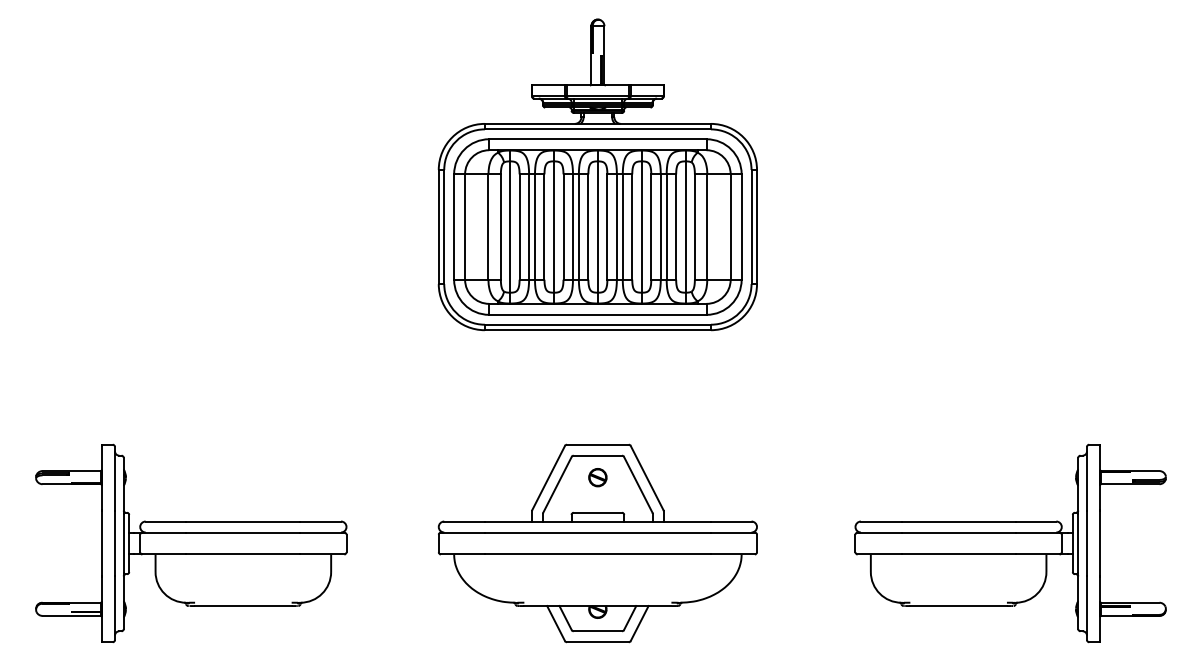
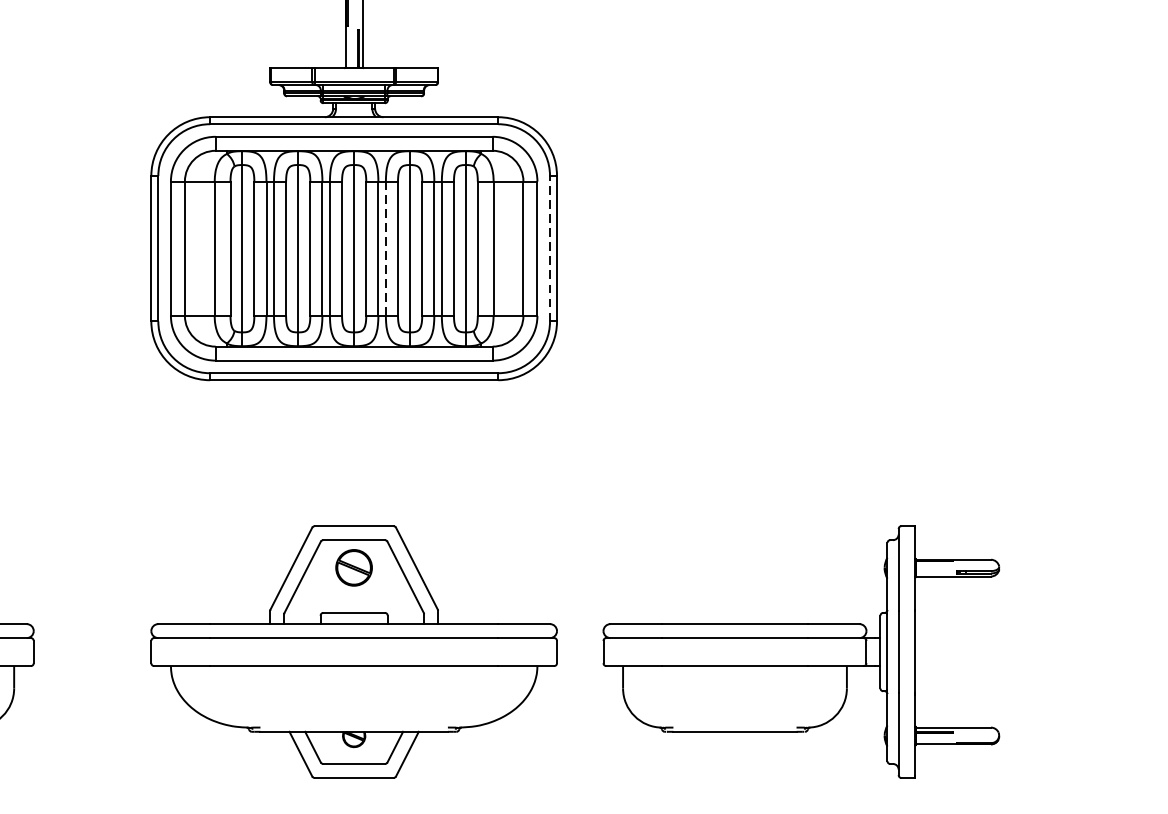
line: (751, 226) -> (549, 248), solid -> dashed
line: (622, 227) -> (385, 249), solid -> dashed
part: (597, 477) -> (353, 567), size x1.6
part: (1010, 543) -> (801, 652), moved

